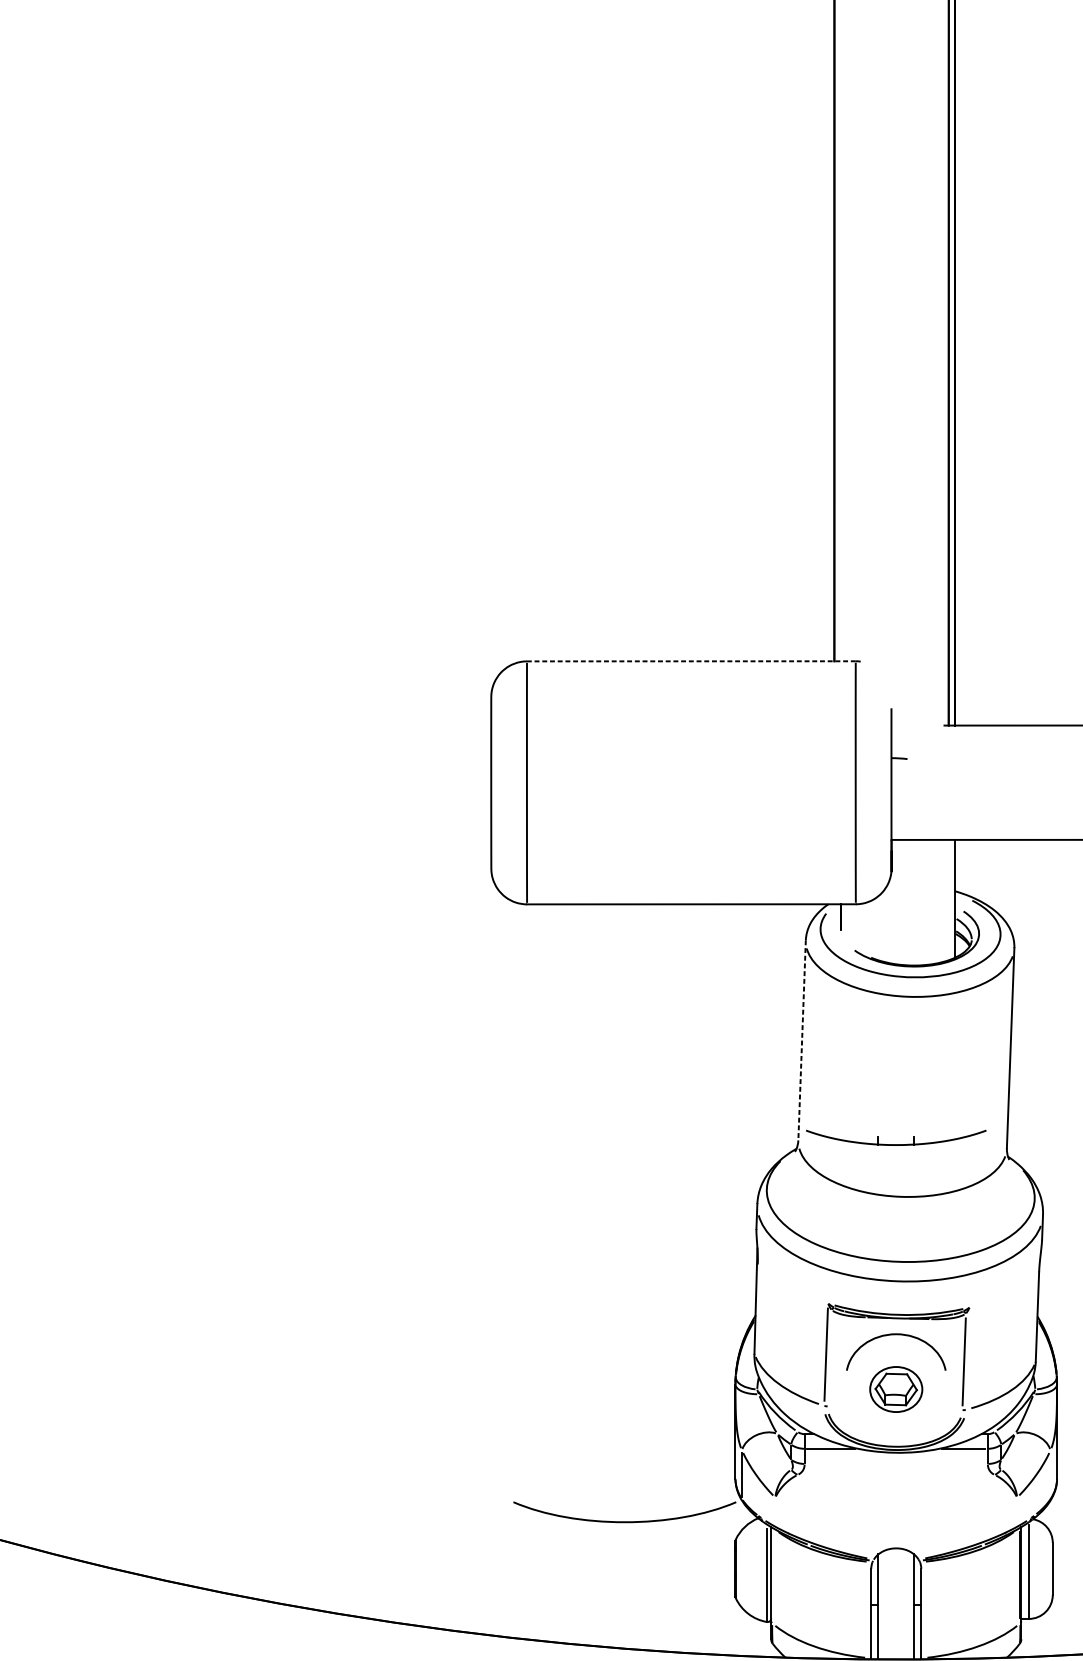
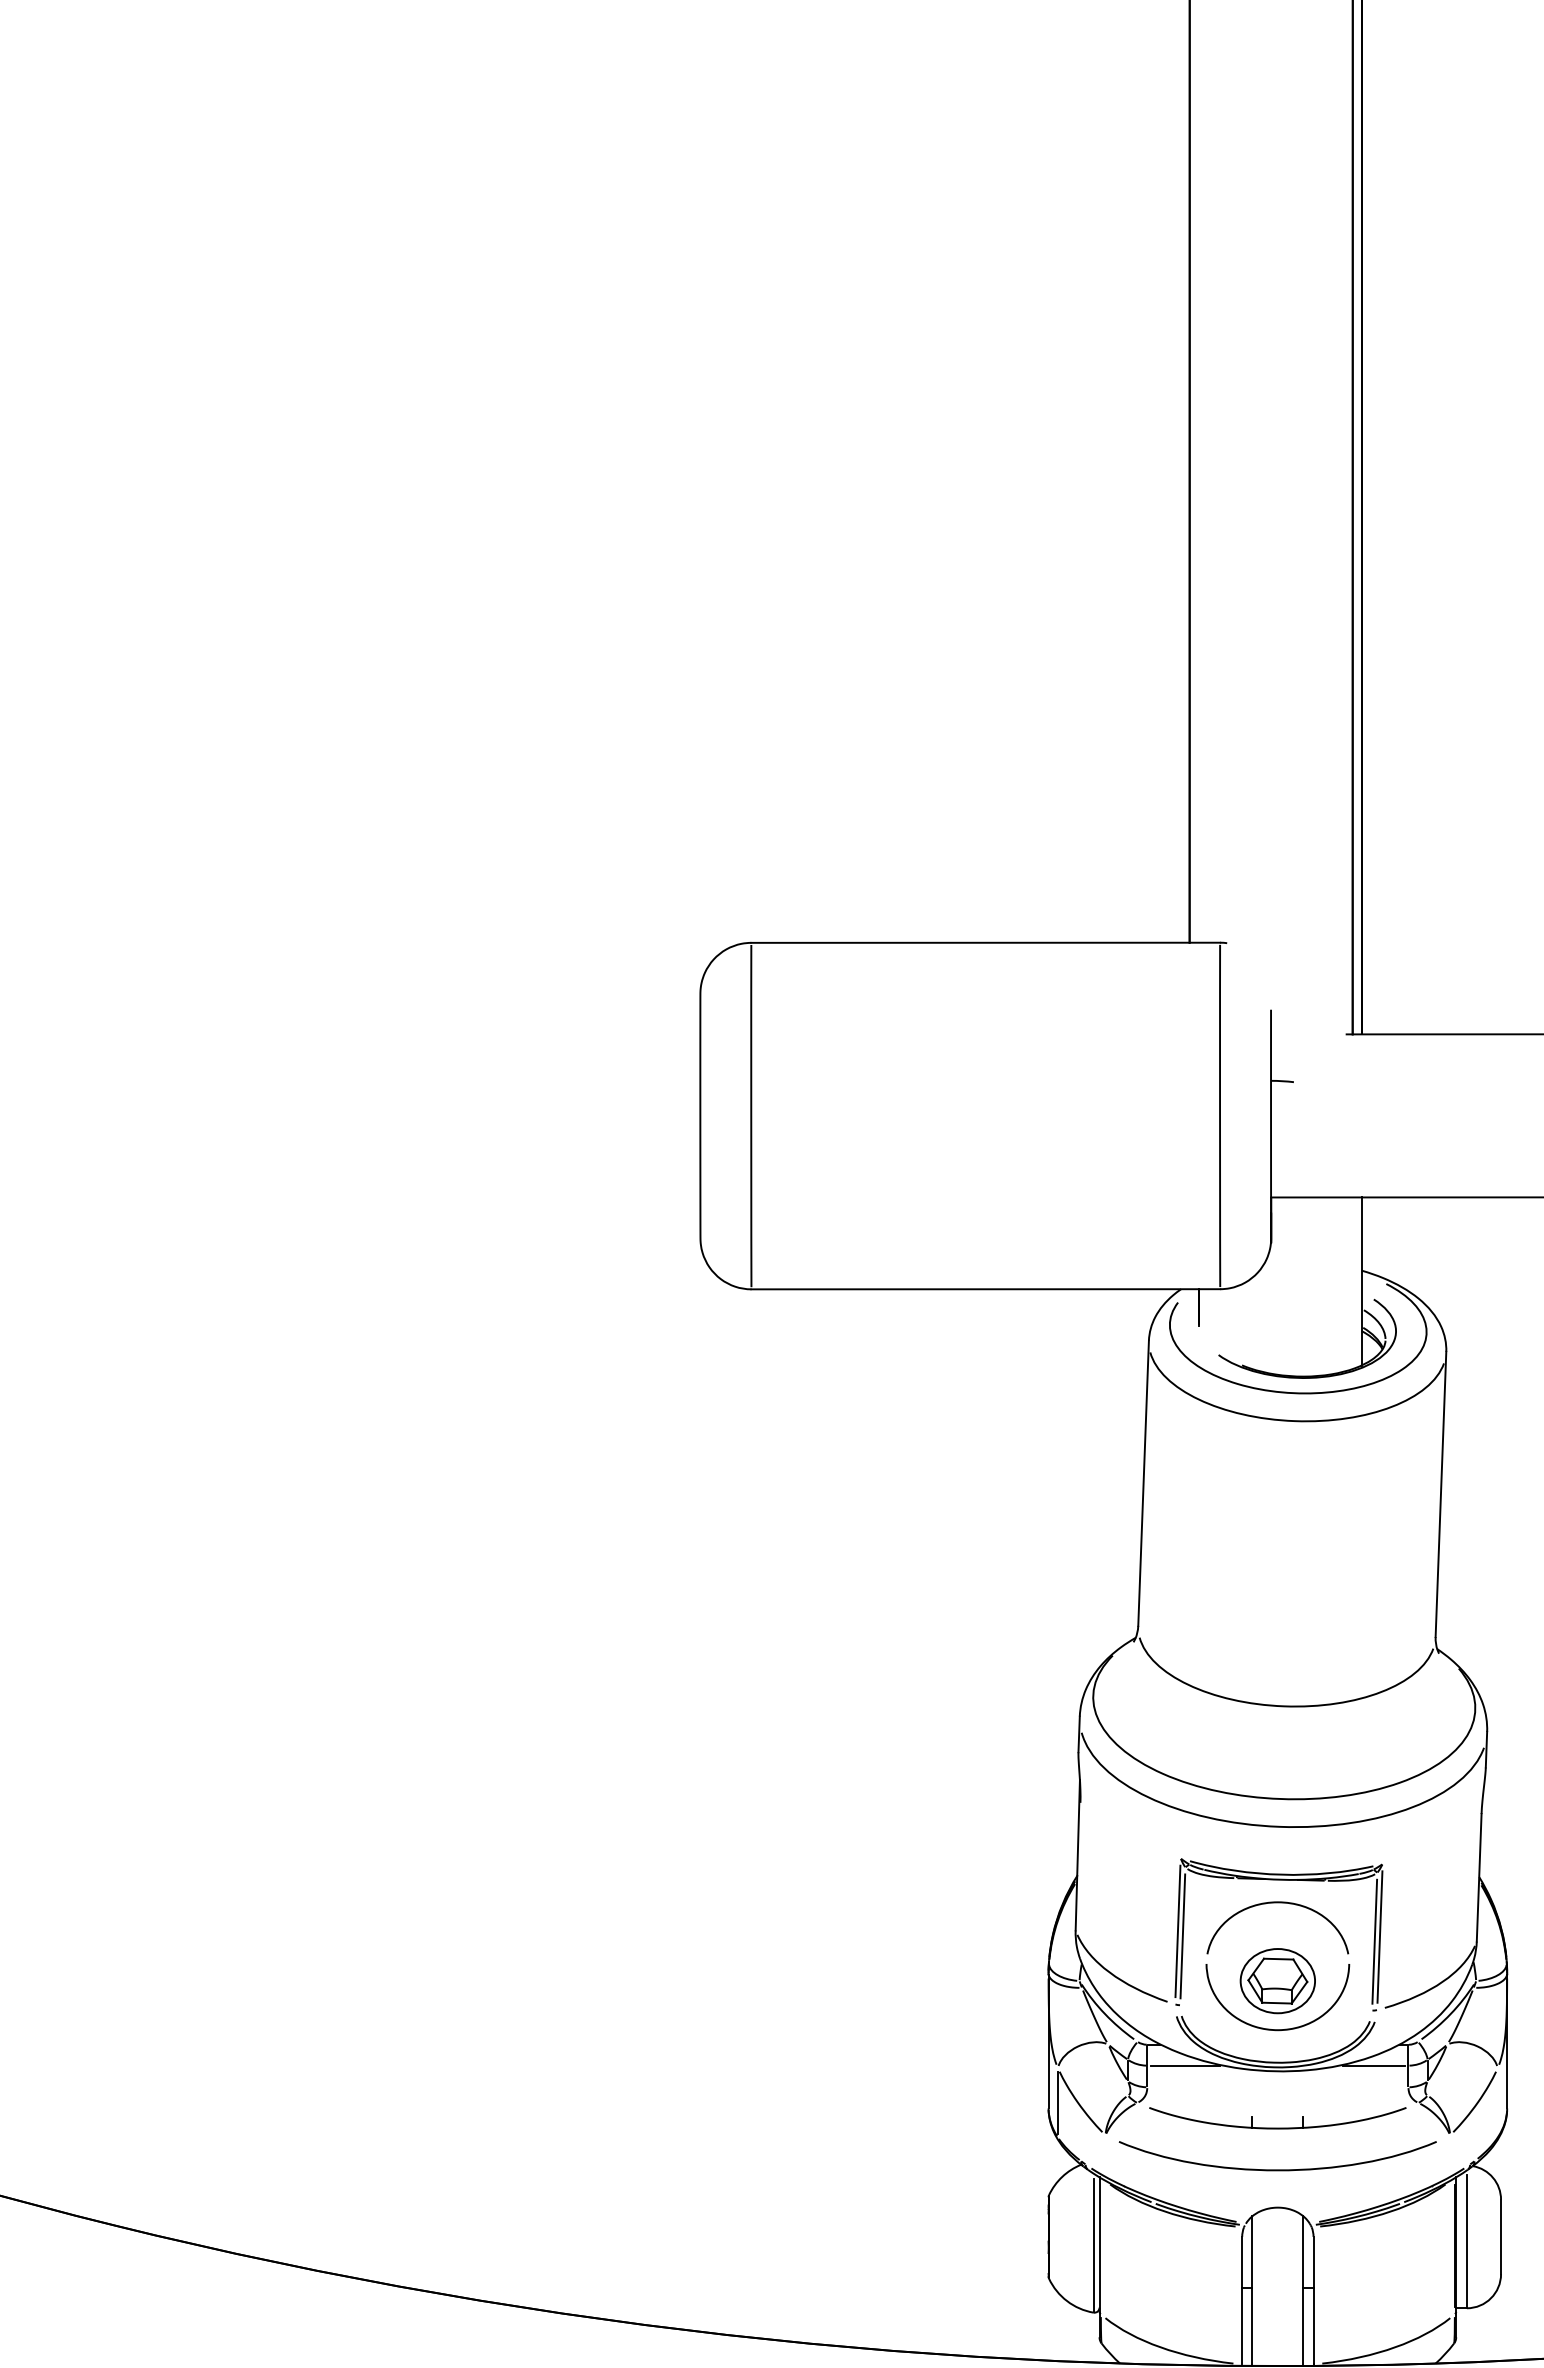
line: (691, 661) -> (985, 942), dashed -> solid
line: (802, 1040) -> (1143, 1483), dashed -> solid
part: (896, 1144) -> (1277, 2127), moved
line: (829, 1358) -> (1182, 1936), added
line: (967, 1358) -> (1379, 1936), added
curve: (891, 1422) -> (1270, 2028), added
curve: (624, 1521) -> (1277, 2169), moved

